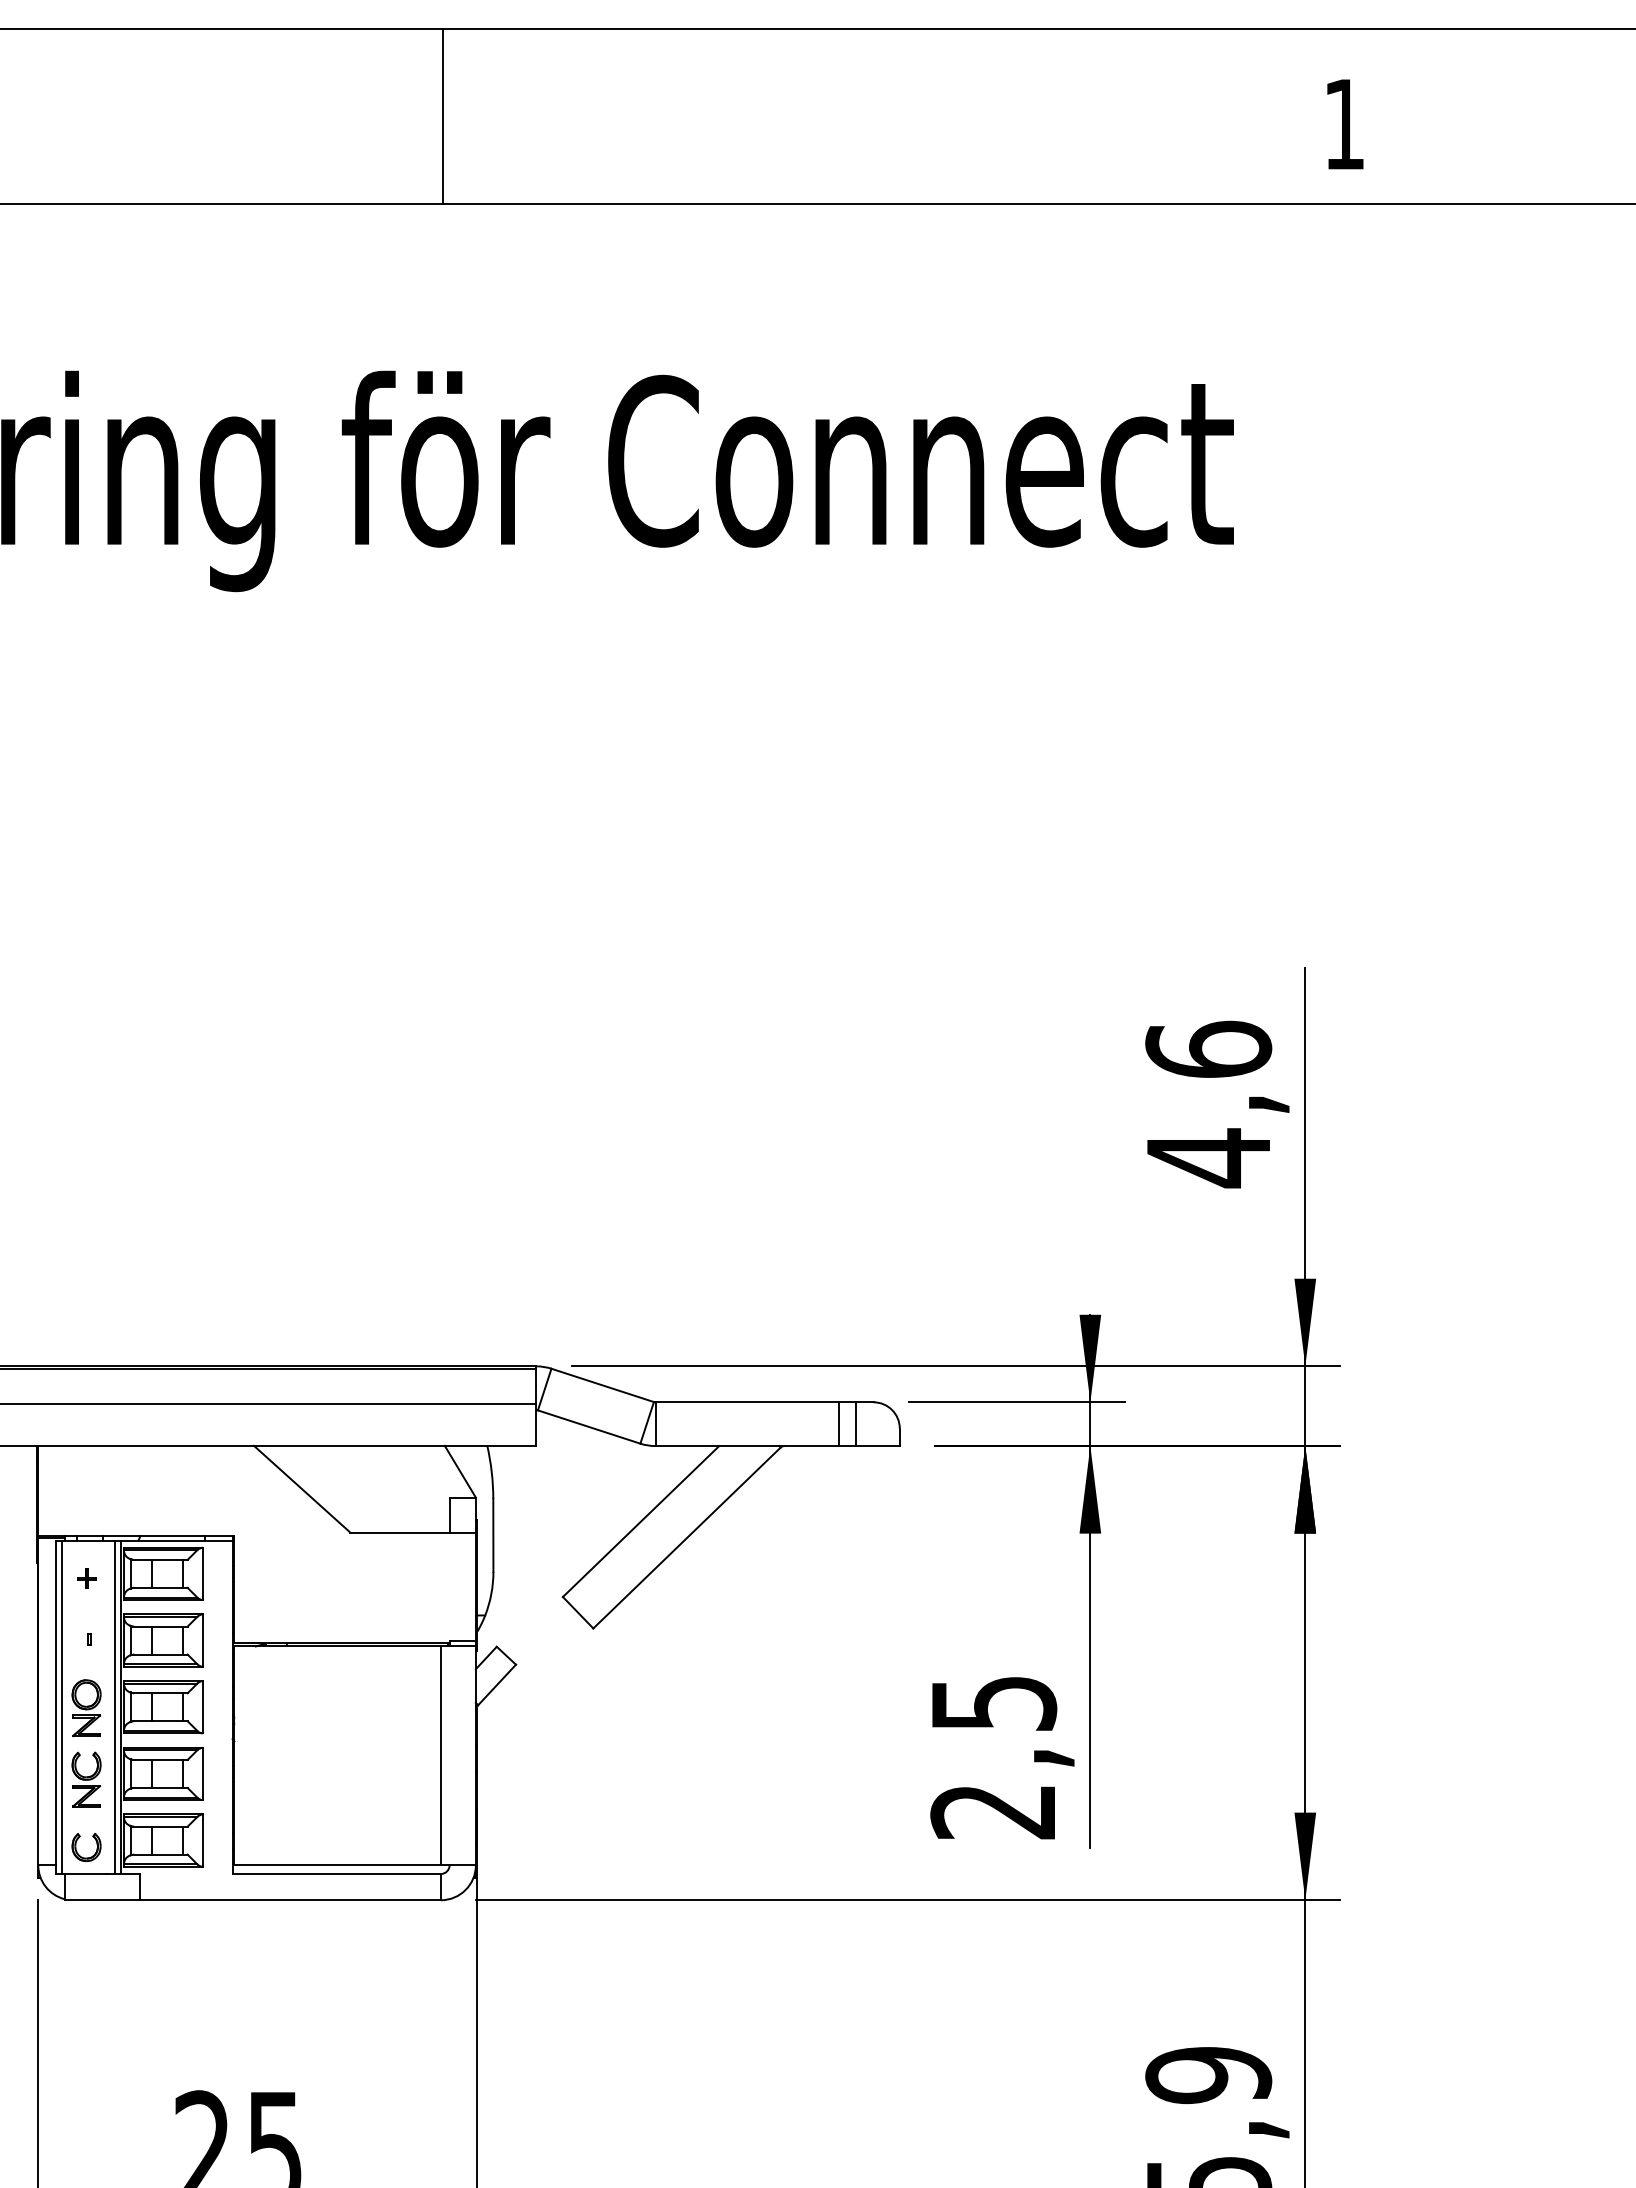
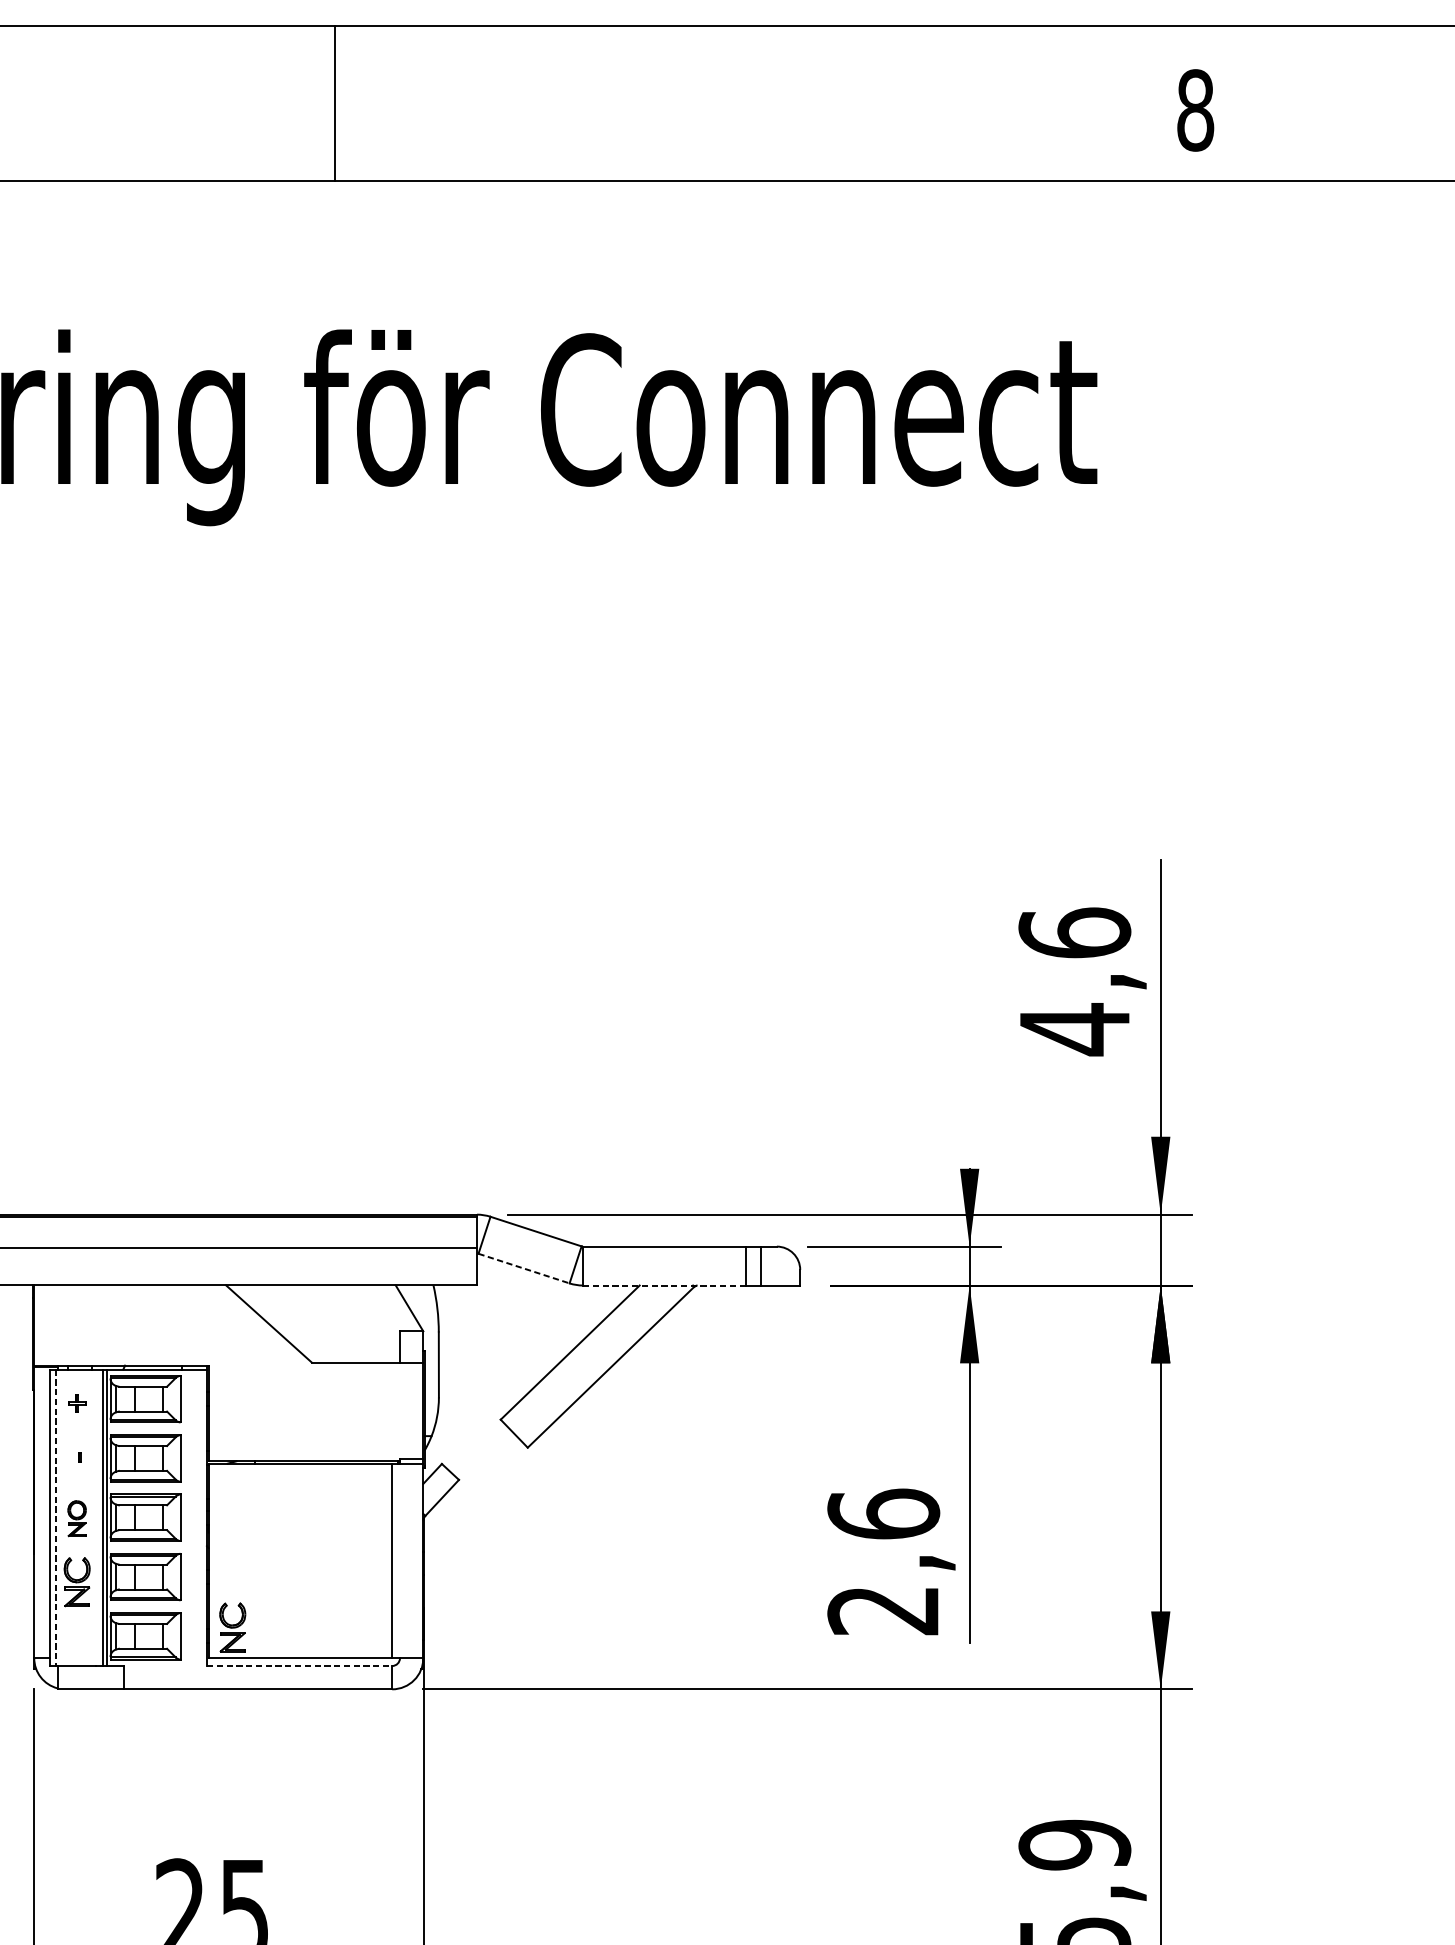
line: (443, 115) -> (335, 102), moved
text: (1344, 124) -> (1195, 110), 1 -> 8
line: (589, 1427) -> (524, 1269), solid -> dashed
line: (746, 1446) -> (663, 1285), solid -> dashed
text: (993, 1702) -> (883, 1513), 2,5 -> 2,6
line: (62, 1707) -> (55, 1517), solid -> dashed
part: (86, 1708) -> (77, 1518), size x0.7
part: (261, 1830) -> (232, 1627), added
part: (77, 1851) -> (69, 1645), removed
line: (337, 1874) -> (300, 1666), solid -> dashed

